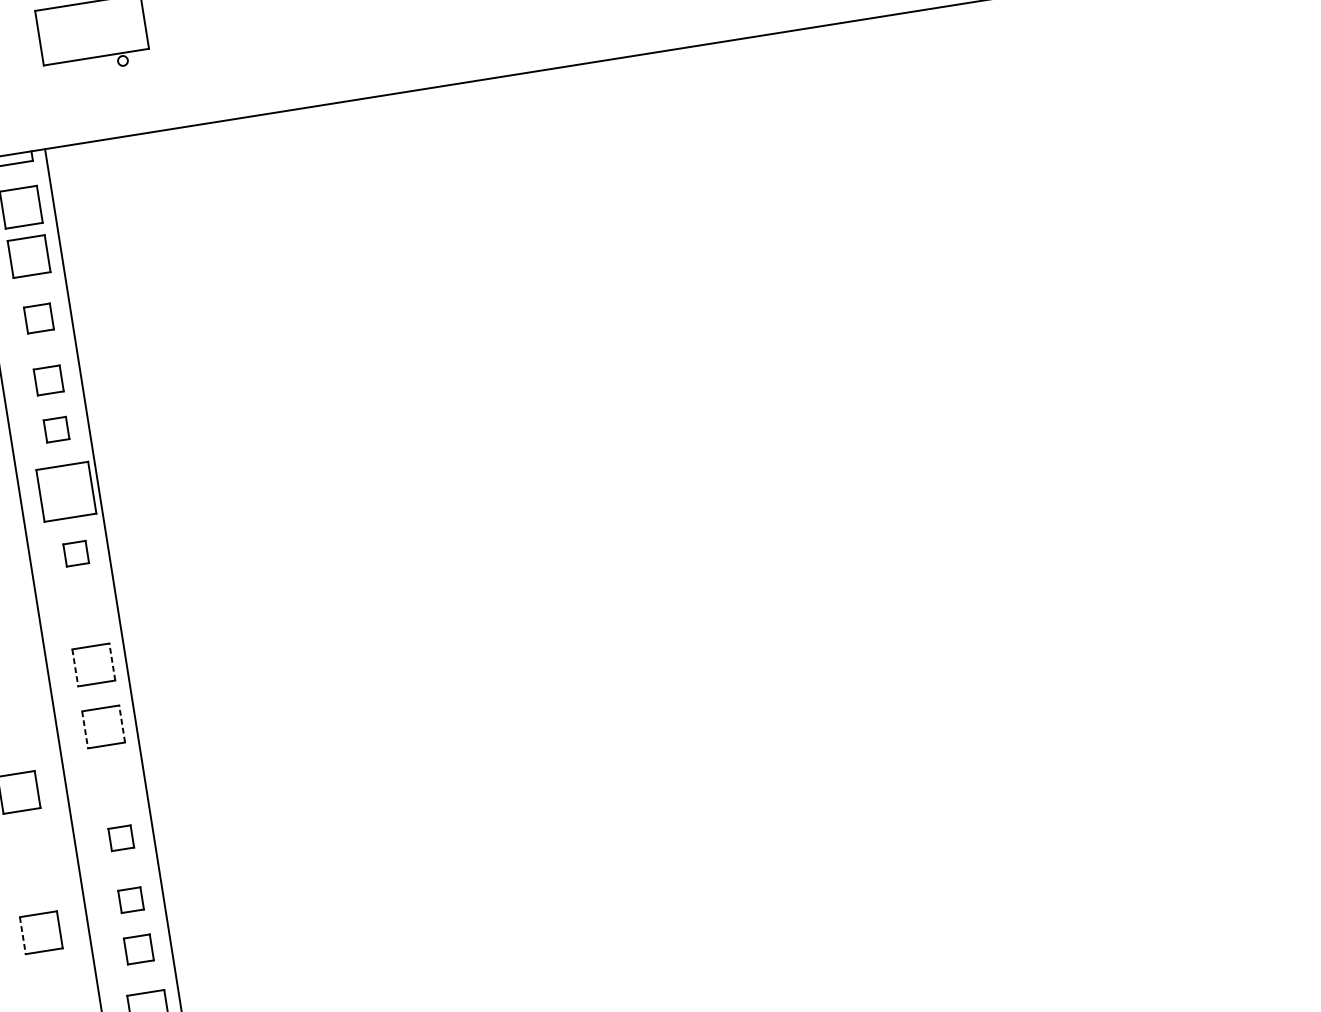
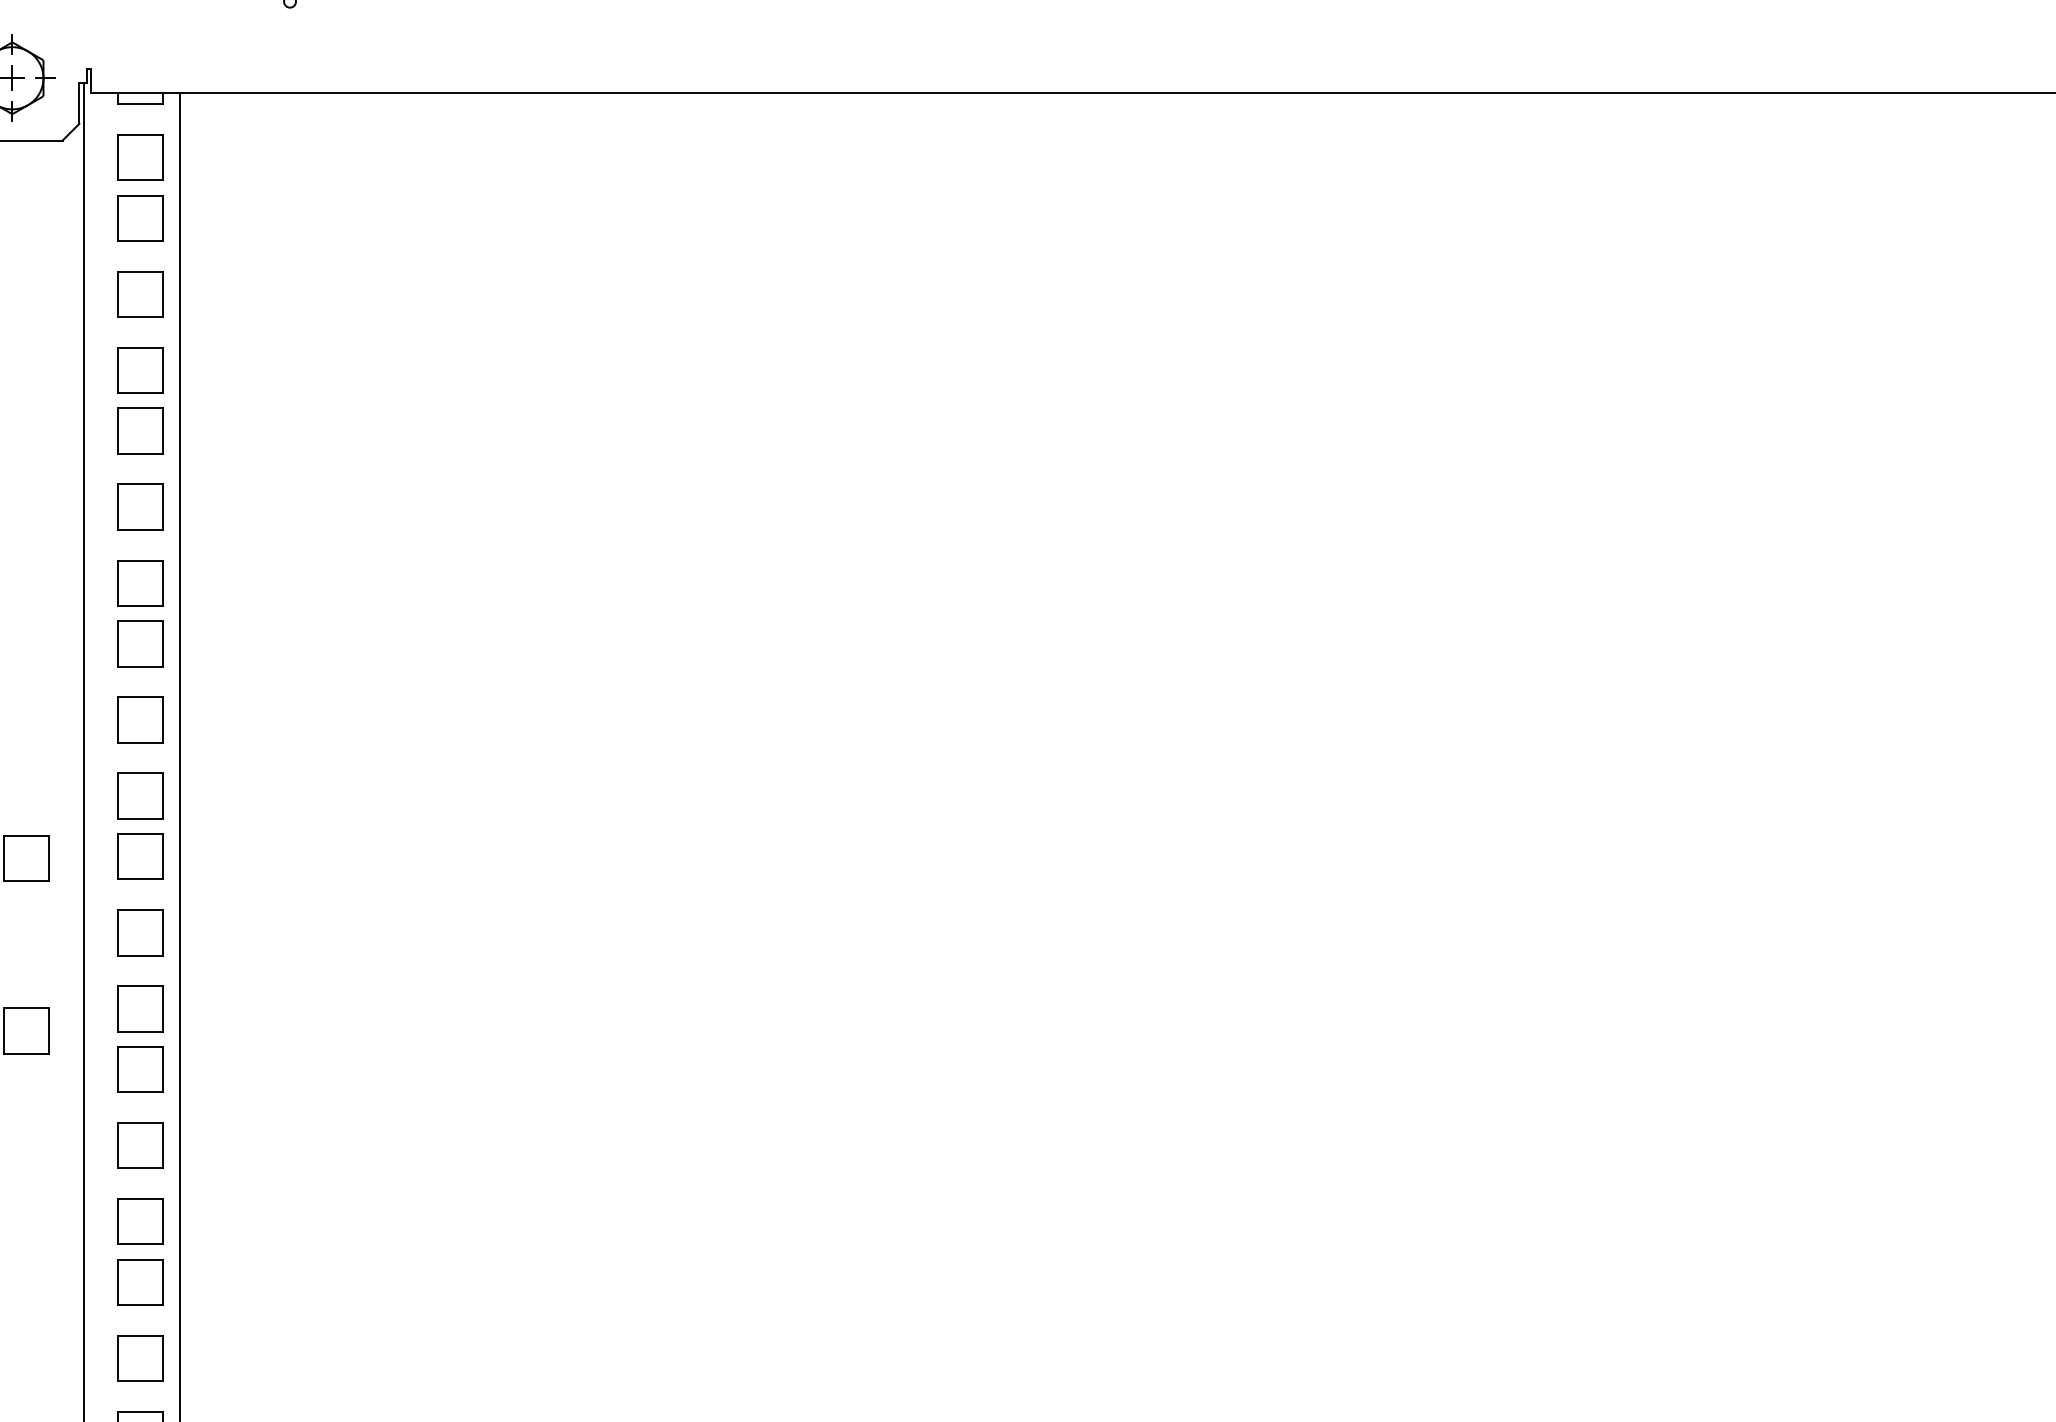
part: (39, 318) -> (140, 294), size x1.43
part: (48, 380) -> (140, 370), size x1.43
part: (56, 429) -> (140, 430), size x1.67
part: (66, 491) -> (140, 506), size x0.71
part: (76, 553) -> (140, 583), size x1.67
part: (84, 602) -> (140, 643), added
line: (112, 662) -> (163, 720), dashed -> solid
line: (75, 668) -> (117, 720), dashed -> solid
line: (122, 724) -> (163, 796), dashed -> solid
line: (85, 730) -> (117, 796), dashed -> solid
part: (111, 776) -> (140, 856), added
part: (121, 837) -> (140, 932), size x1.67
part: (131, 899) -> (140, 1008), size x1.67
line: (23, 935) -> (4, 1030), dashed -> solid
part: (138, 949) -> (140, 1069), size x1.43

